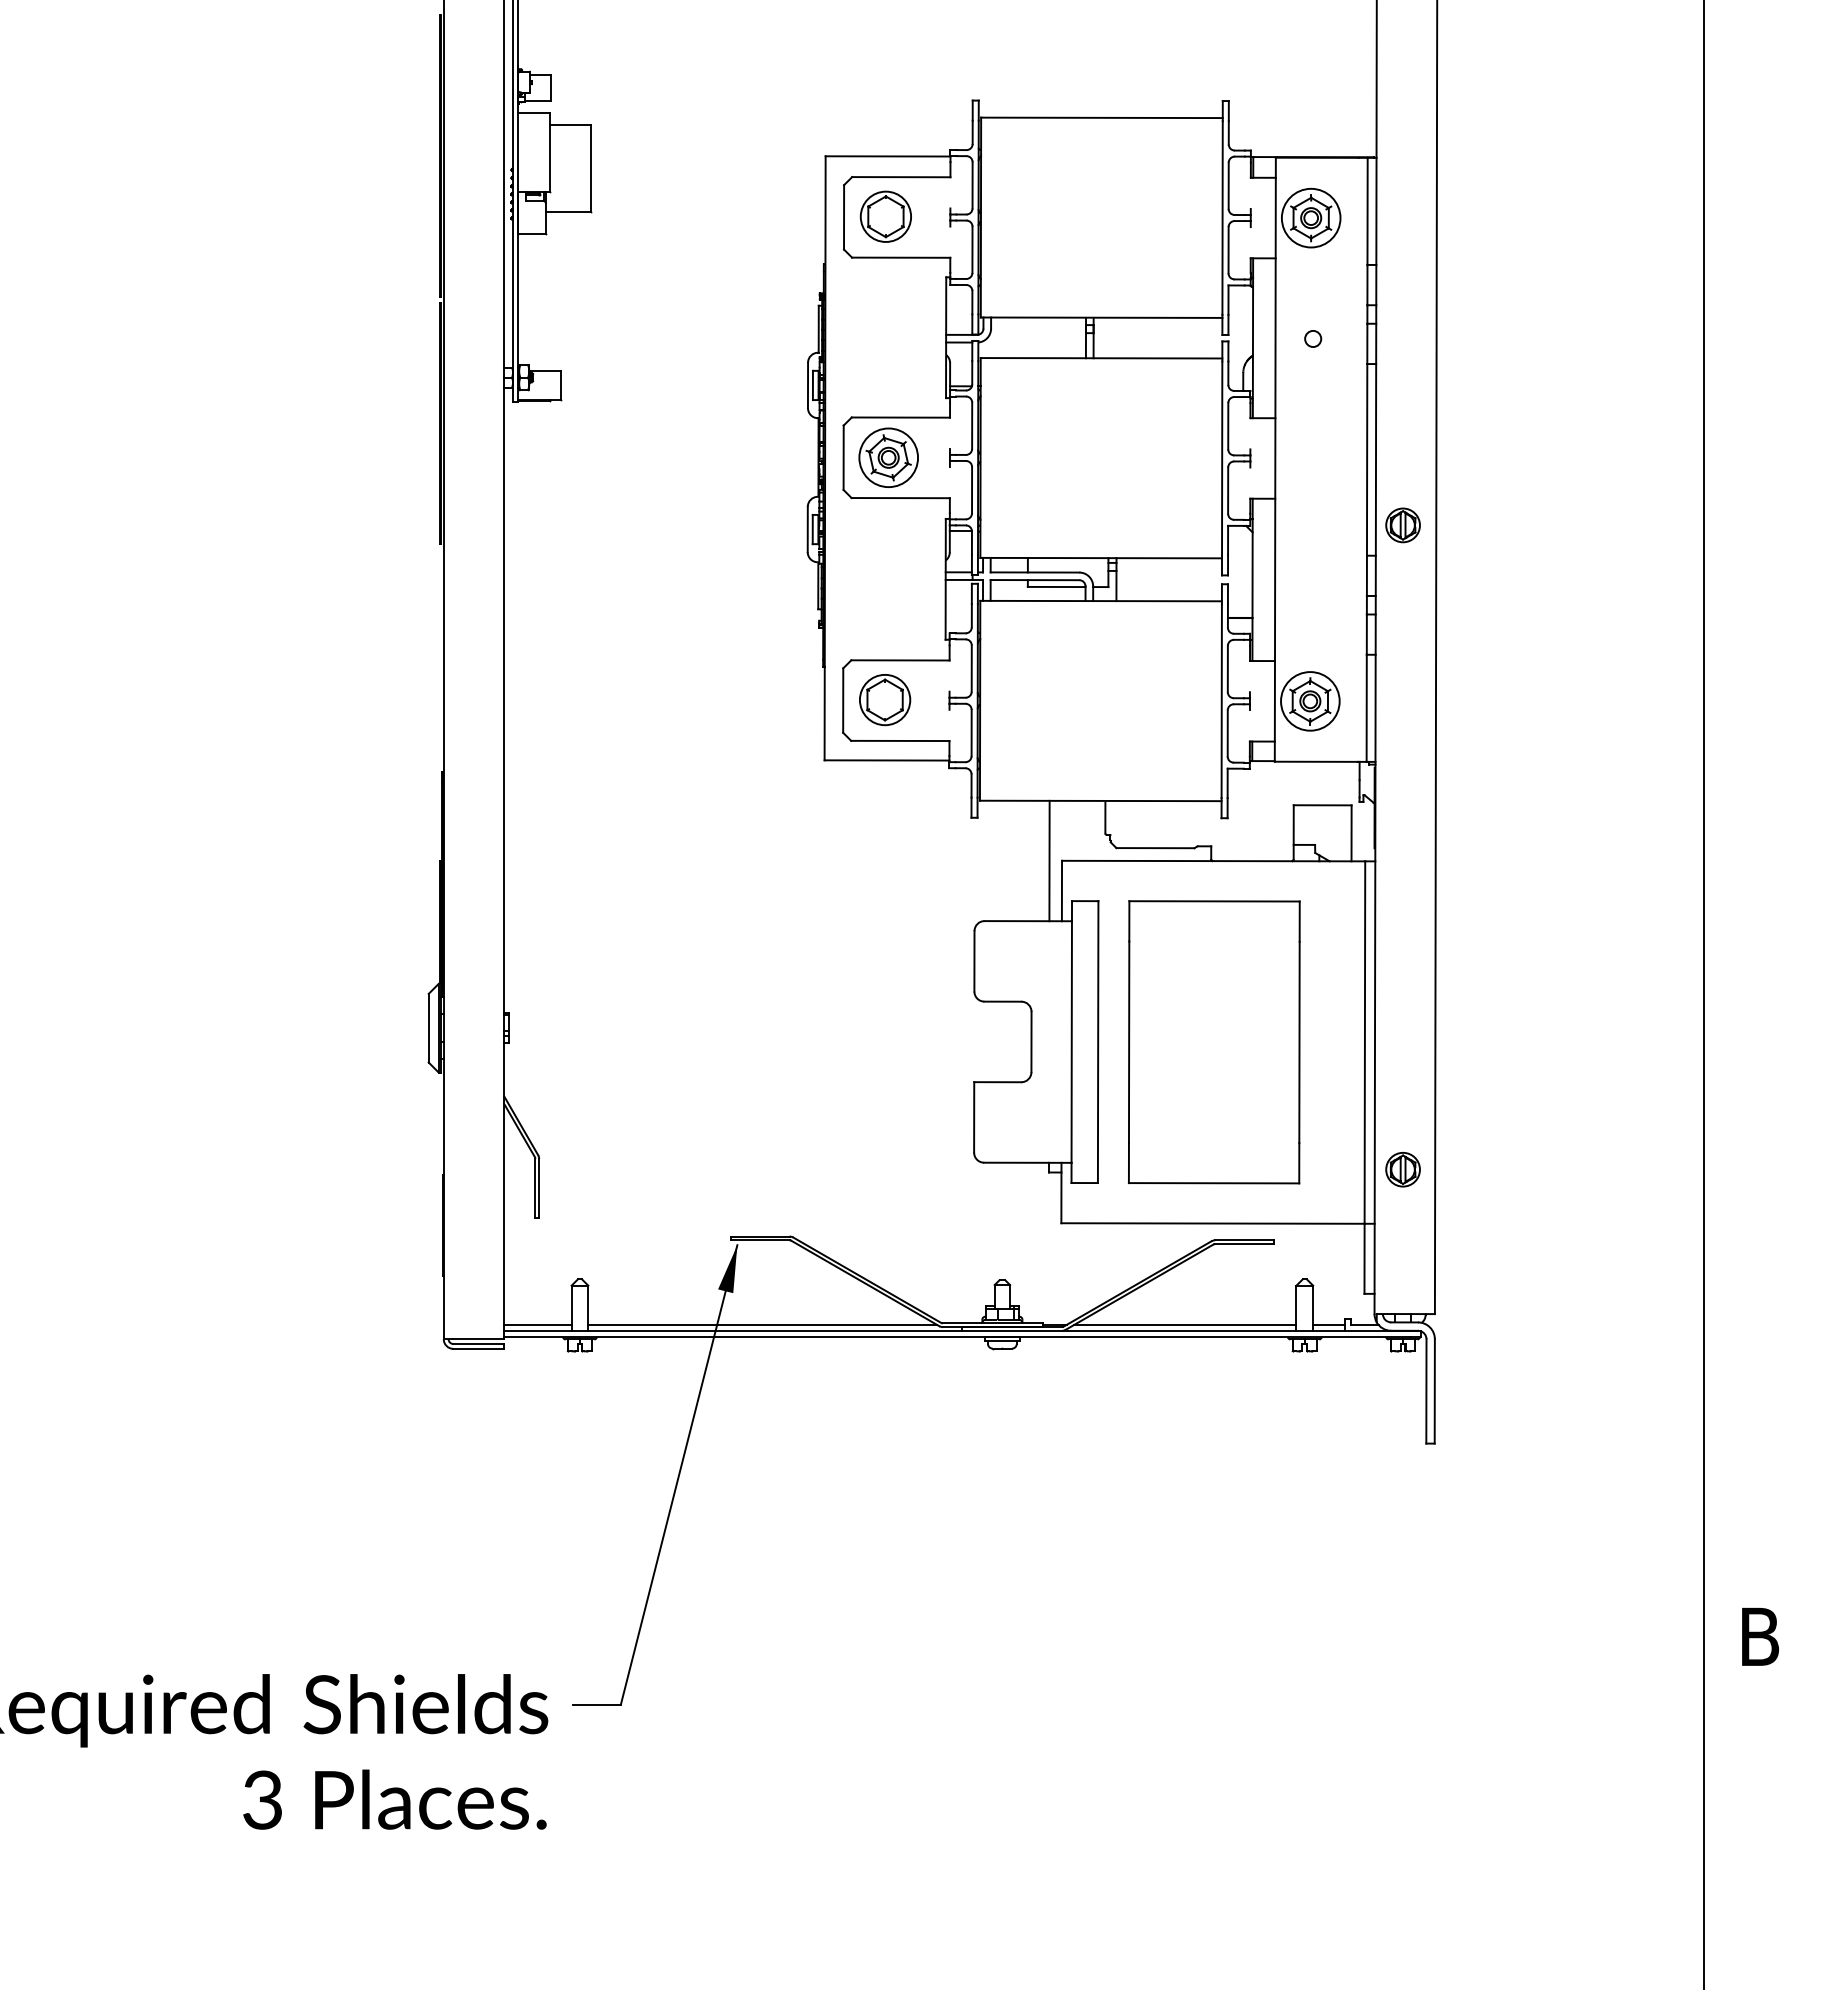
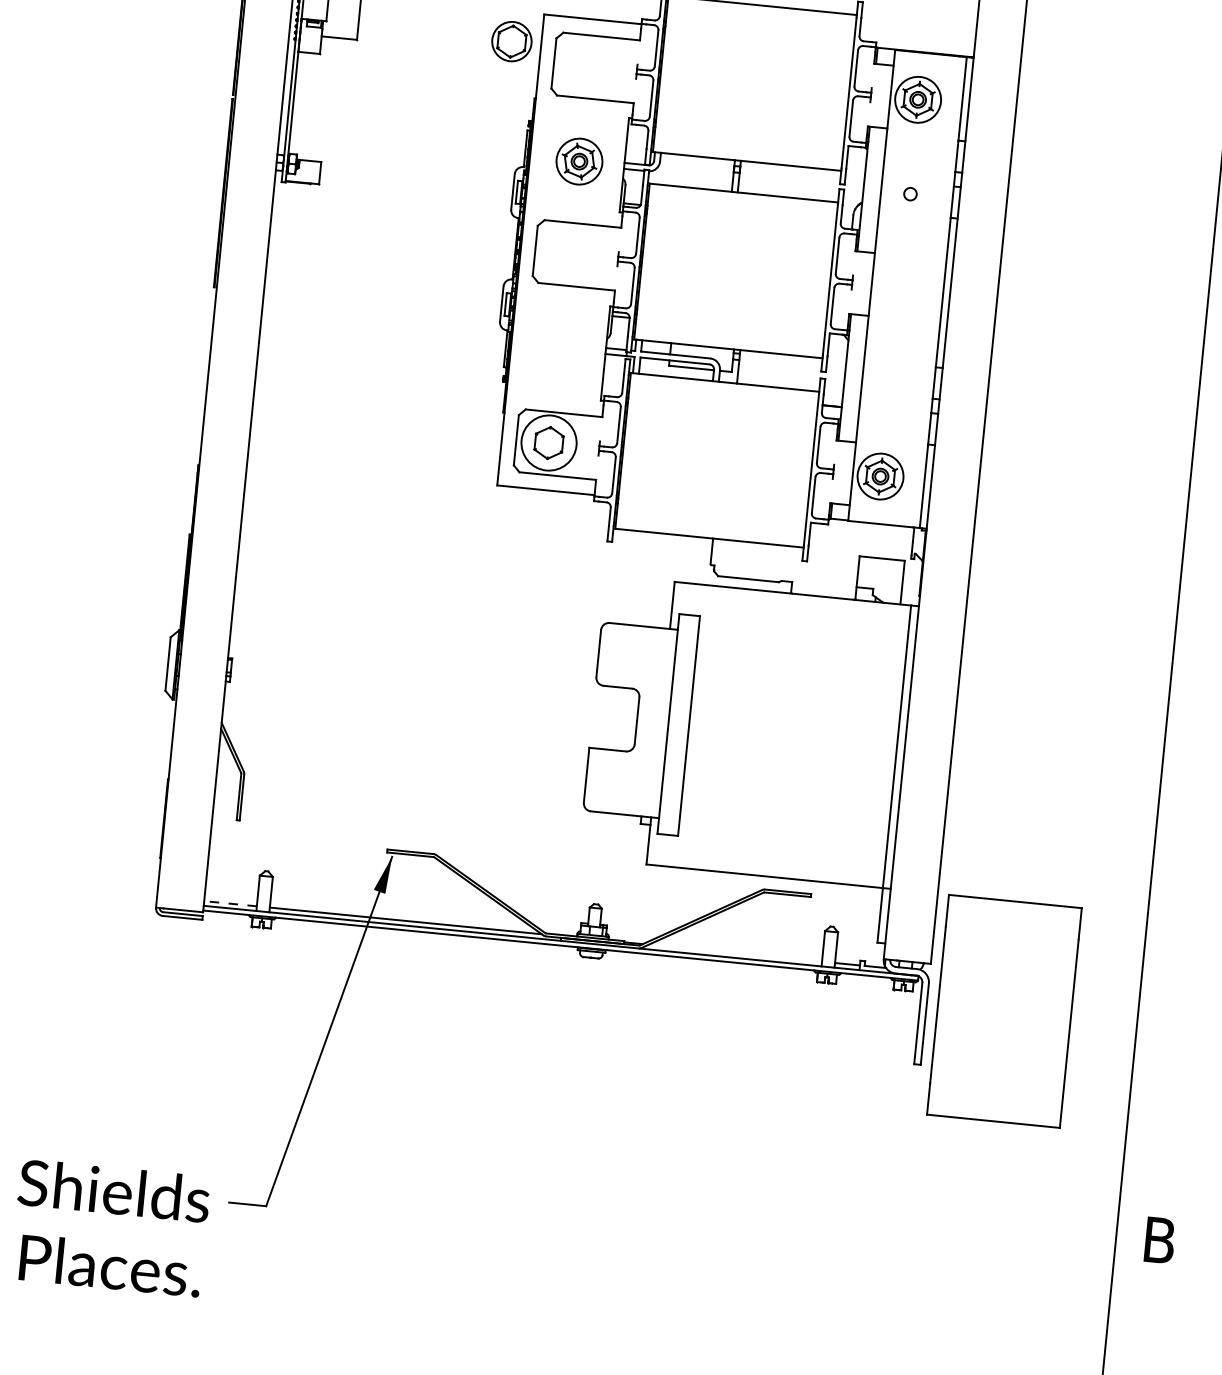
part: (885, 216) -> (511, 41), moved
part: (888, 457) -> (579, 161), moved
part: (1402, 525) -> (965, 346), removed
circle: (884, 699) -> (548, 442), size x1.4
line: (1049, 860) -> (664, 580), removed
part: (1214, 1042) -> (1004, 1011), moved
part: (1402, 1169) -> (916, 848), removed
line: (537, 1324) -> (230, 903), solid -> dashed
line: (1185, 1324) -> (735, 952), removed

